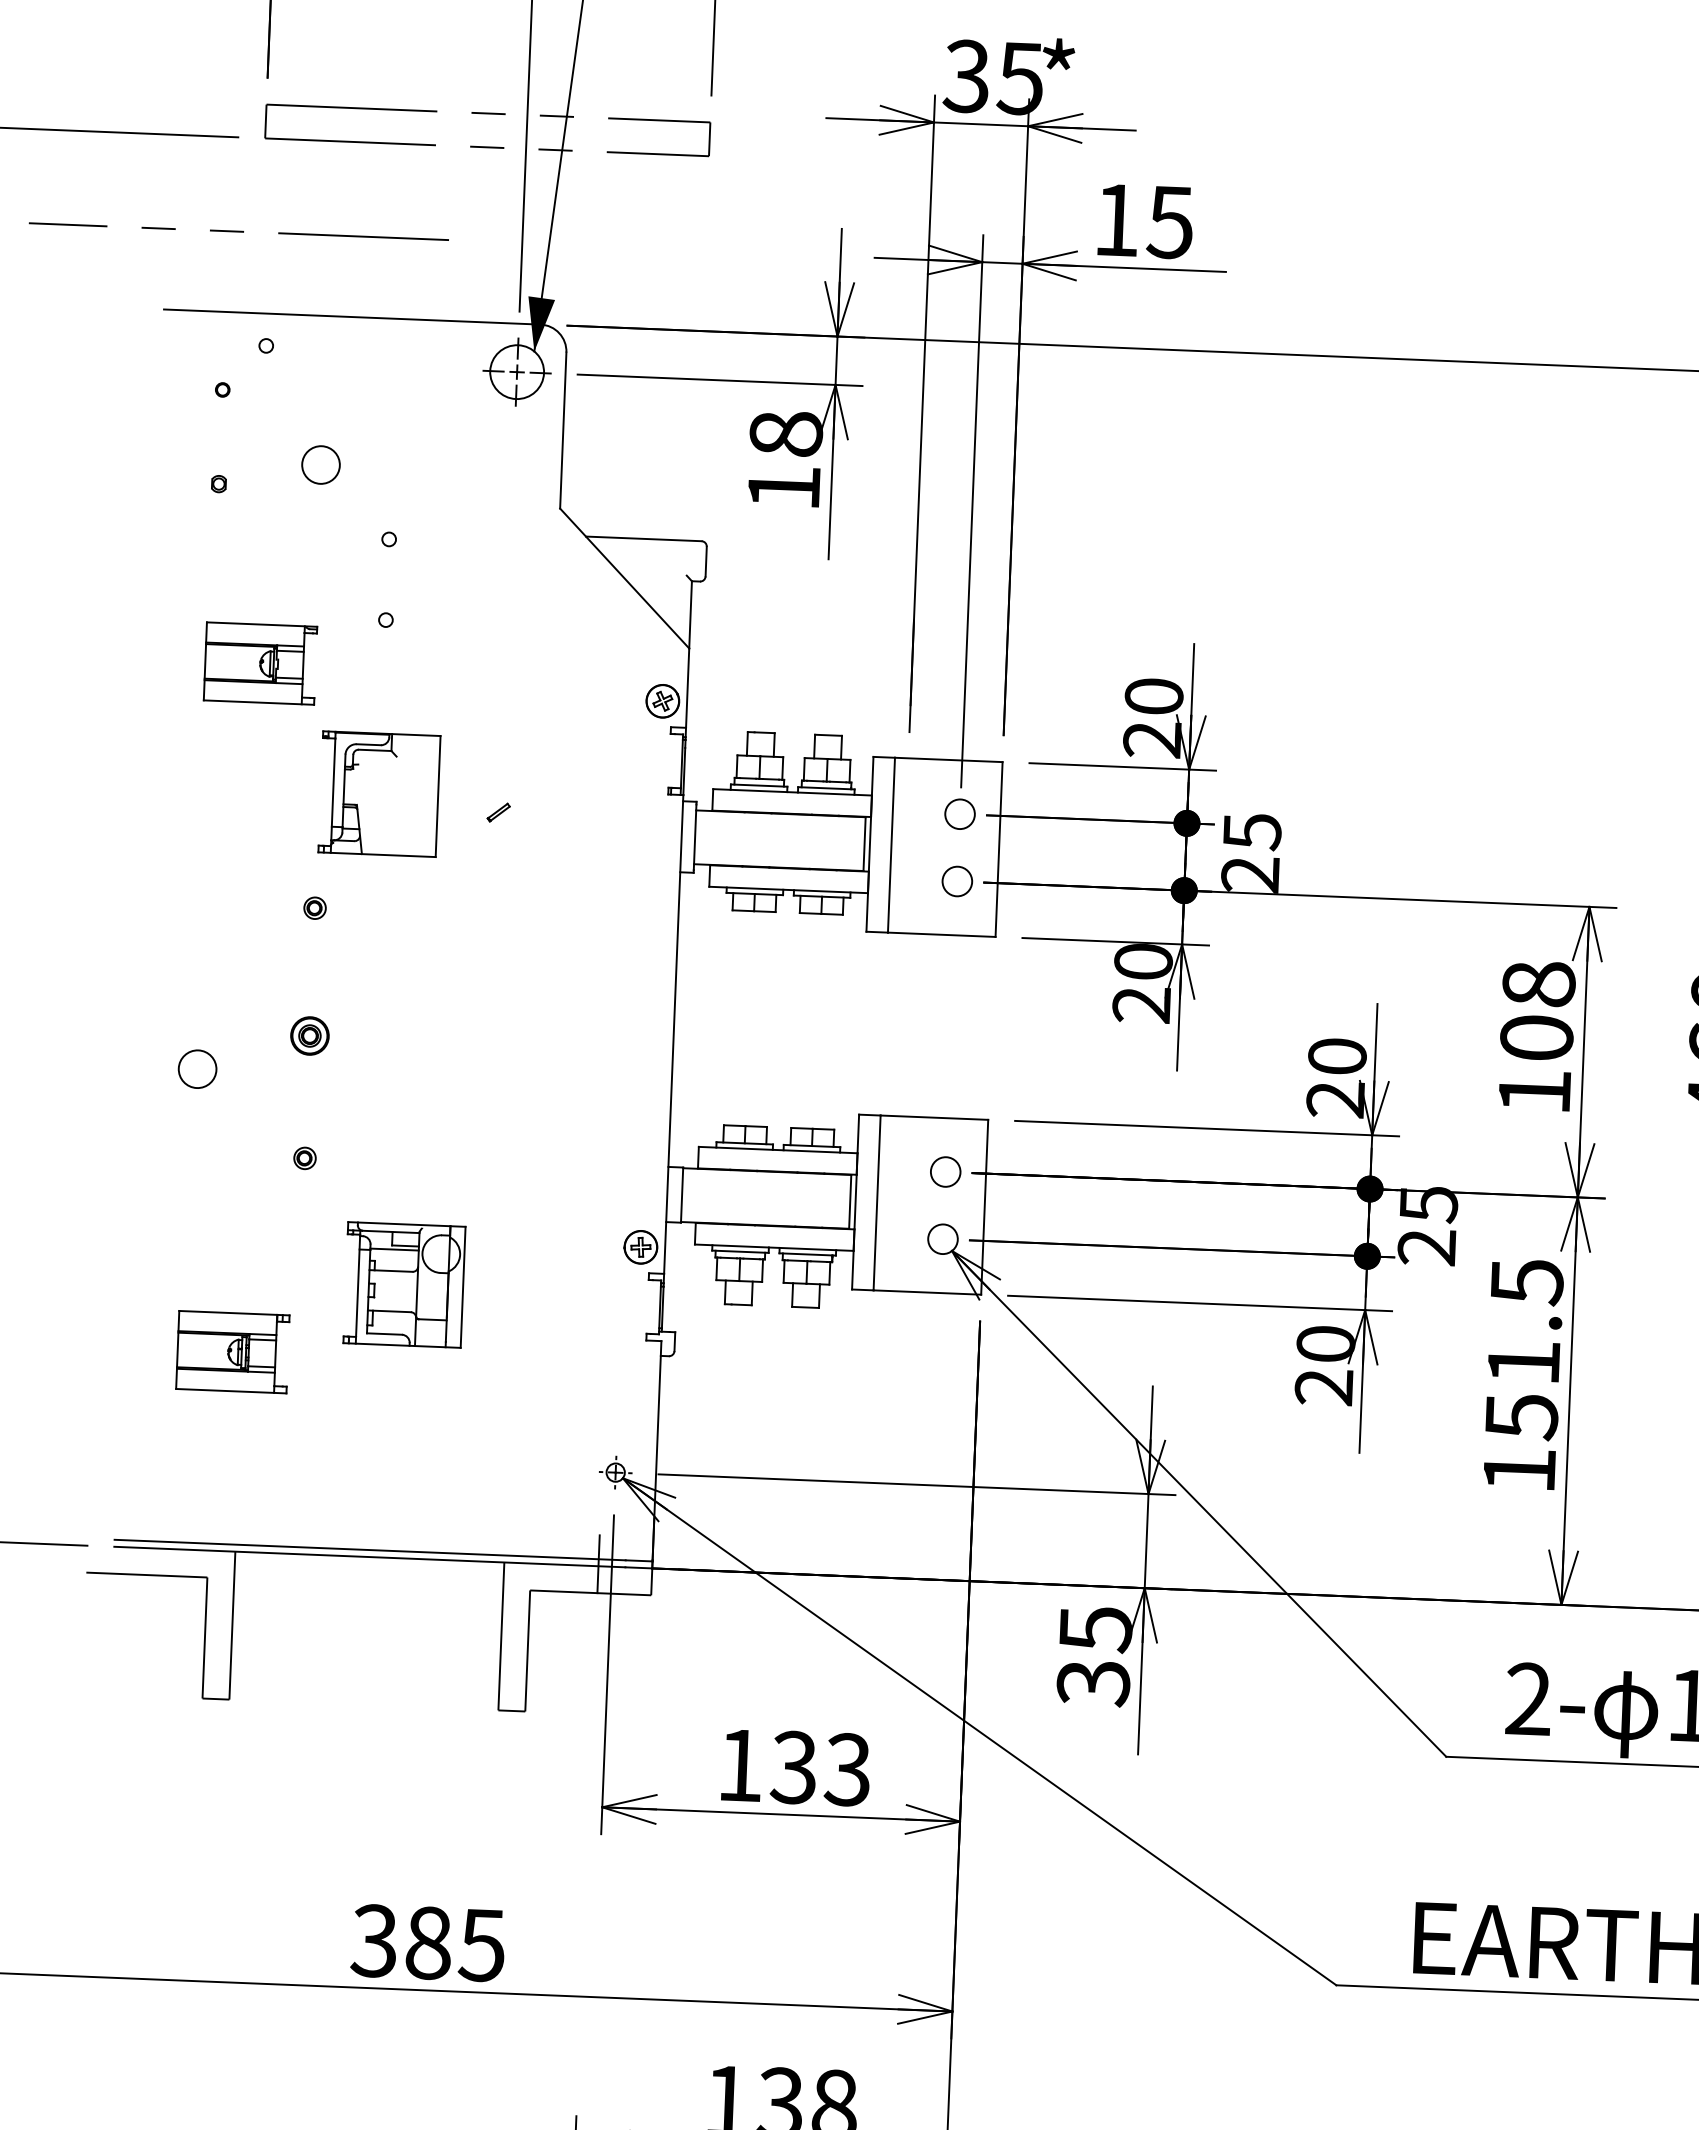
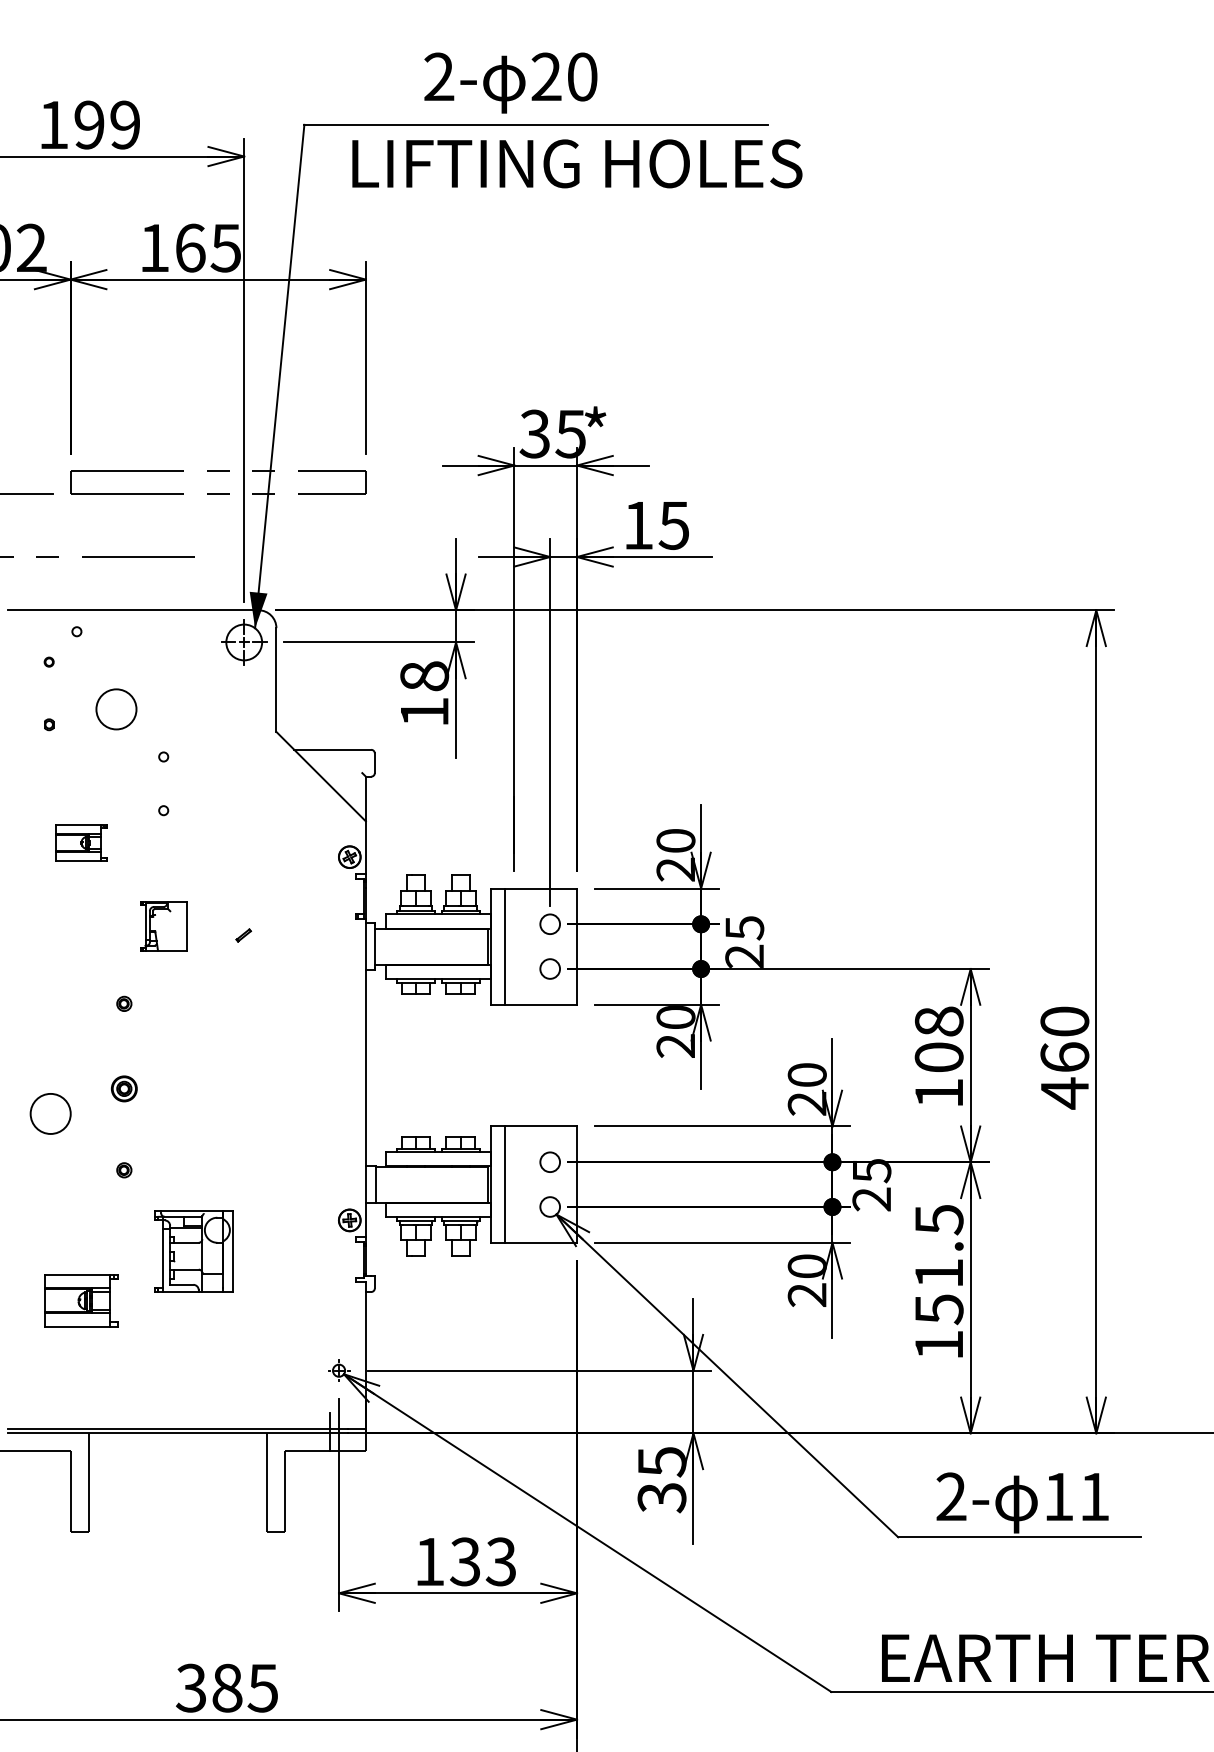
circle: (321, 463) -> (116, 708), size x1.6
part: (260, 663) -> (81, 842), size x0.7
part: (378, 794) -> (163, 926), size x0.6
circle: (197, 1068) -> (50, 1113), size x1.6

